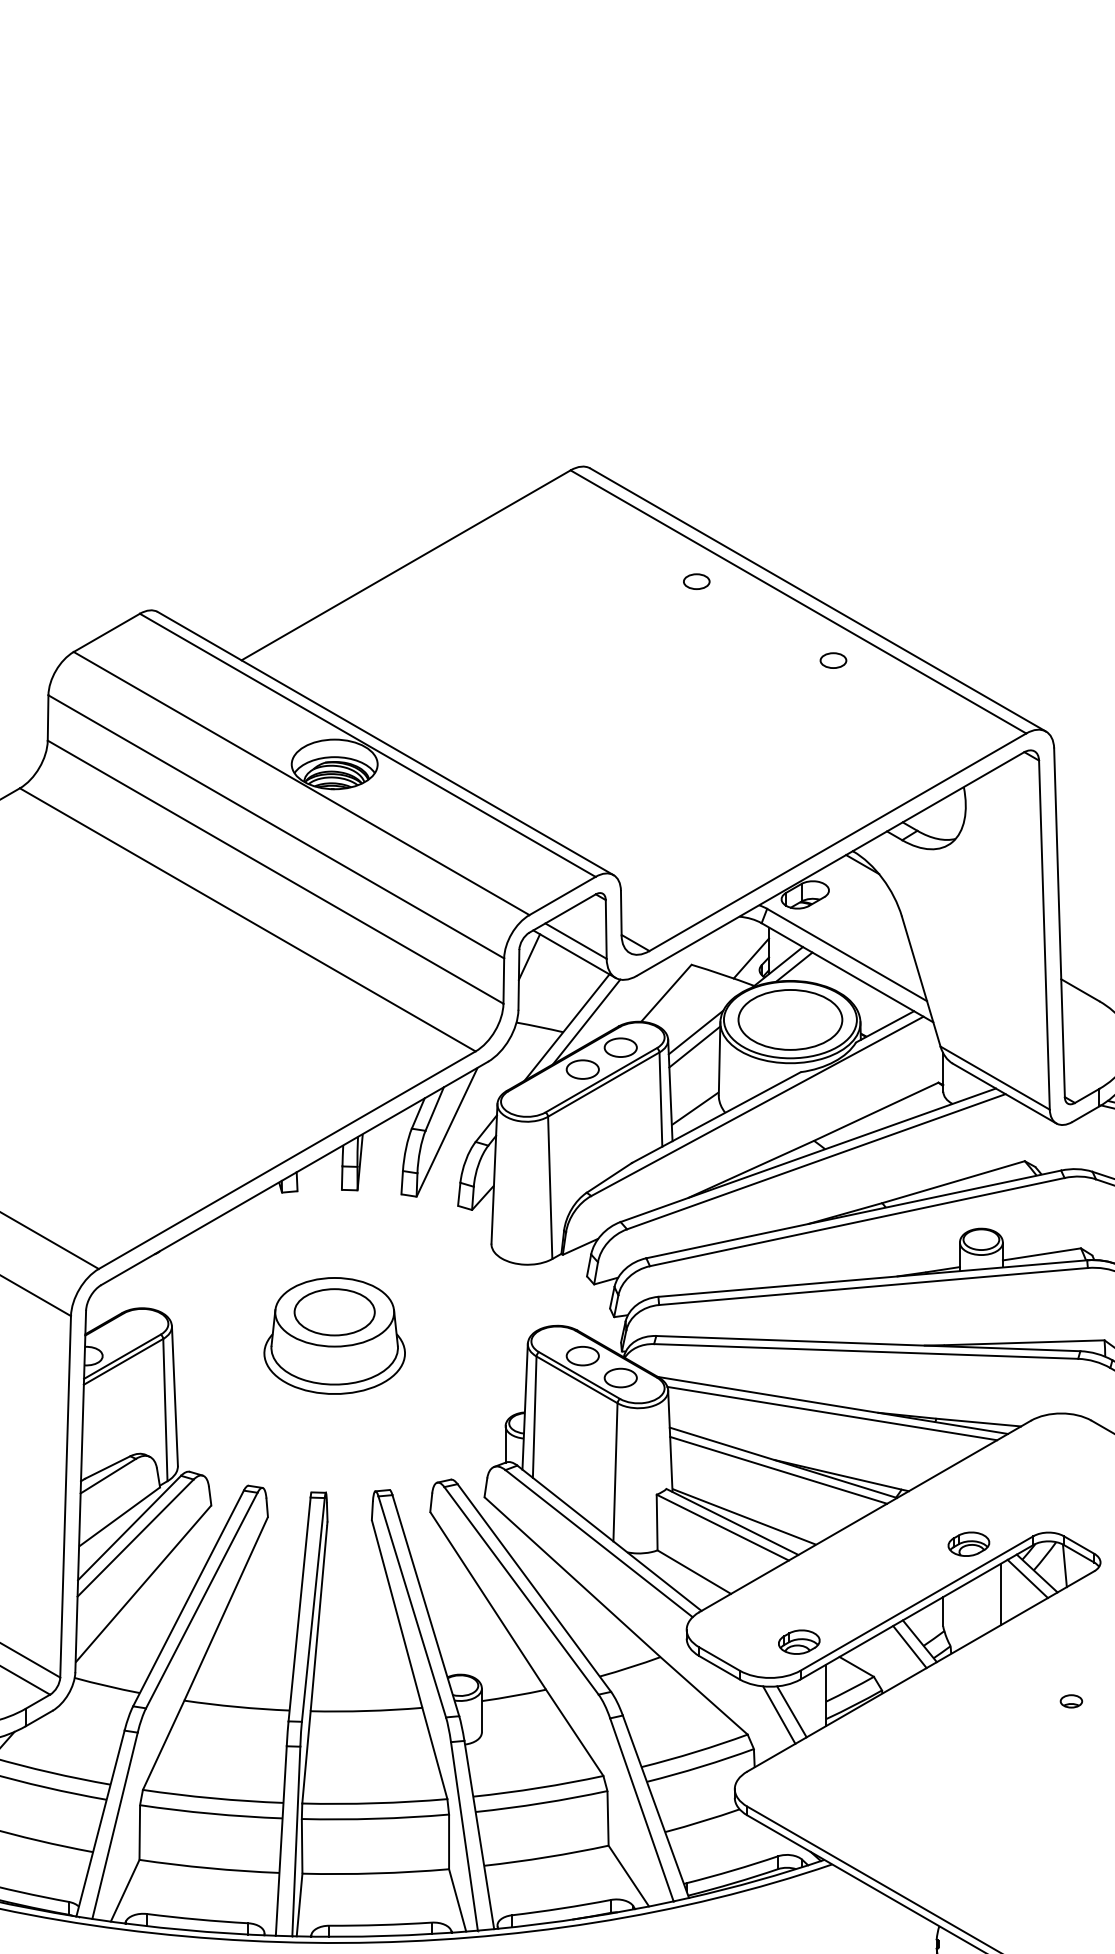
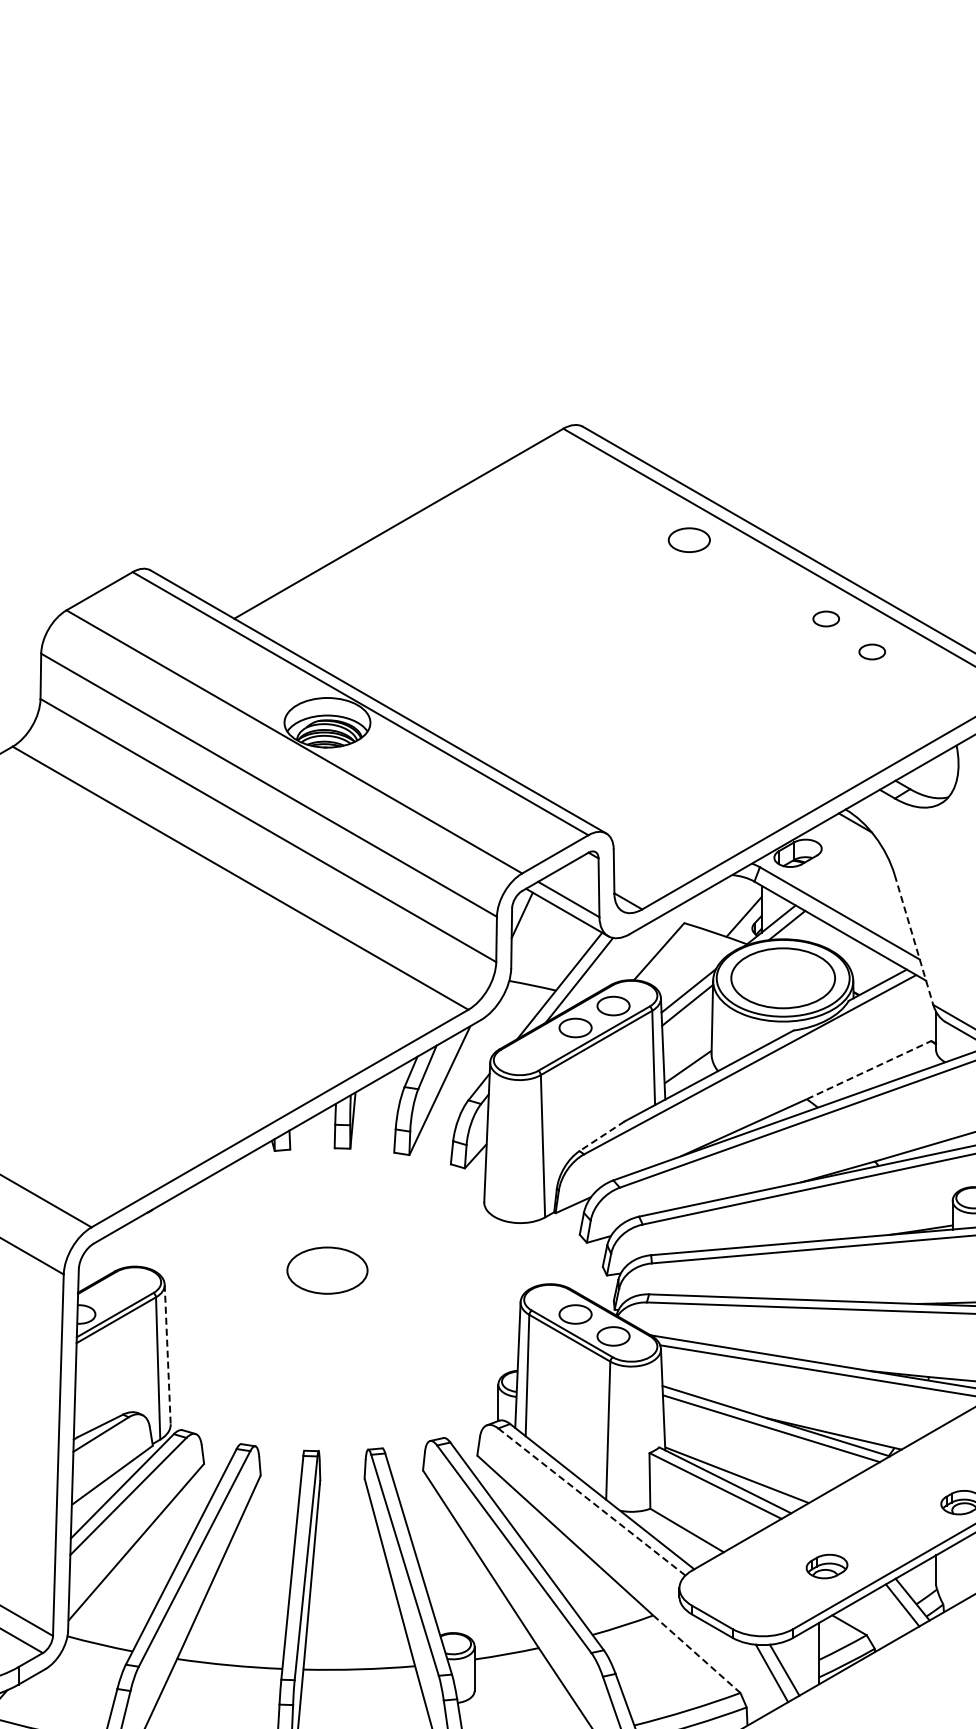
part: (696, 581) -> (689, 539), size x1.6
part: (879, 693) -> (872, 651), added
line: (921, 981) -> (914, 939), solid -> dashed
line: (876, 1111) -> (869, 1069), solid -> dashed
line: (608, 1178) -> (601, 1136), solid -> dashed
part: (334, 1335) -> (327, 1293), removed
line: (174, 1396) -> (167, 1354), solid -> dashed
line: (599, 1543) -> (592, 1501), solid -> dashed
part: (799, 1641) -> (827, 1565), moved
line: (704, 1696) -> (697, 1654), solid -> dashed

